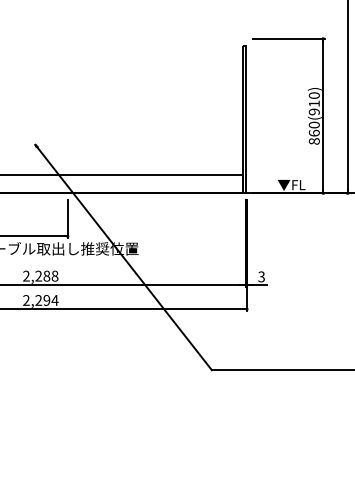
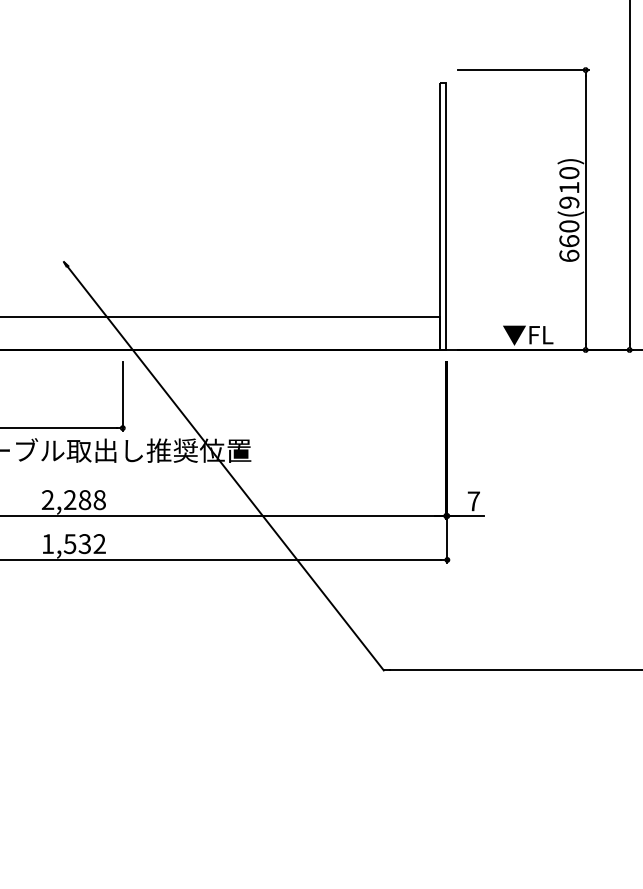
text: (313, 141) -> (567, 256), 860(910) -> 660(910)
text: (261, 276) -> (473, 500), 3 -> 7
text: (40, 299) -> (73, 542), 2,294 -> 1,532

